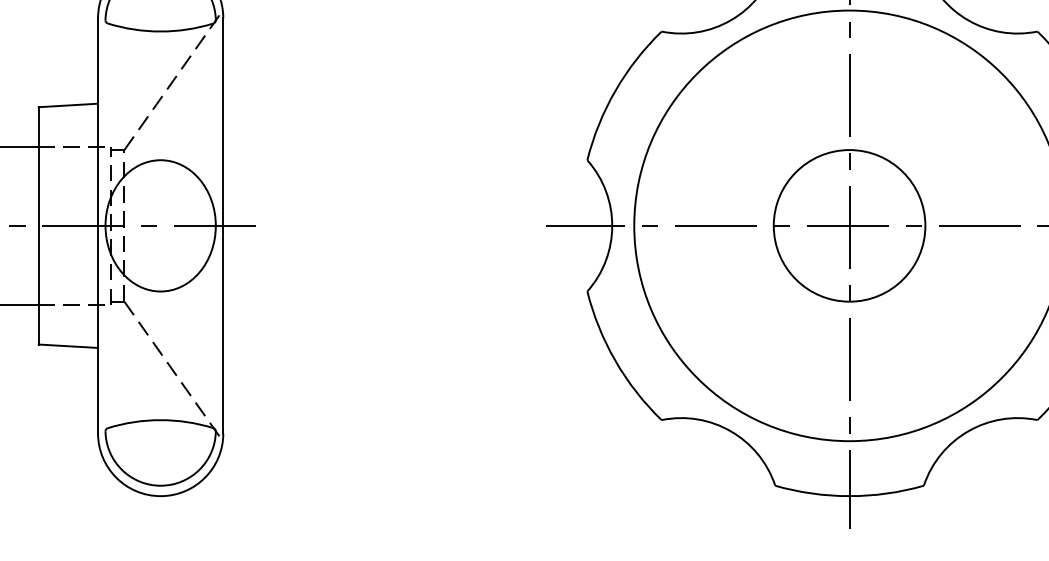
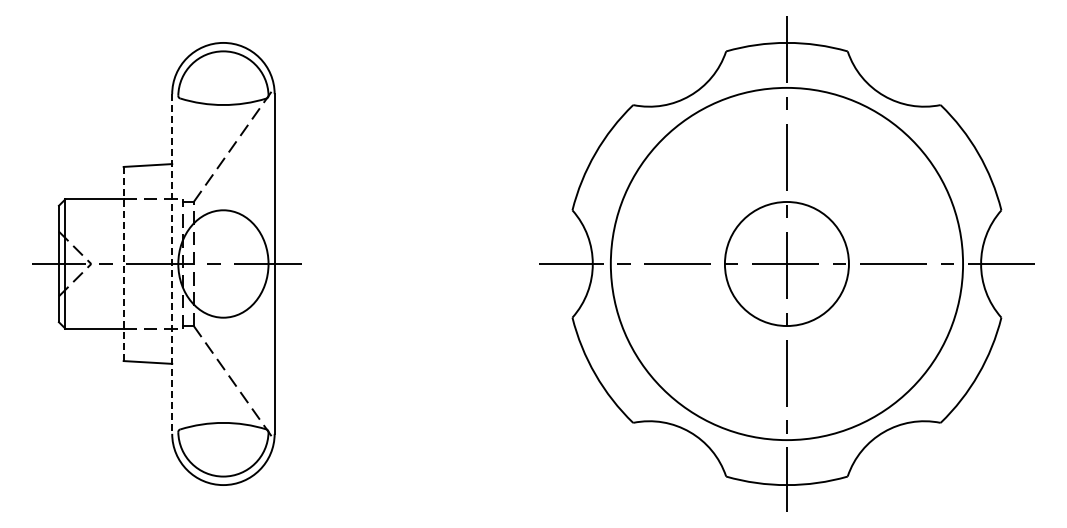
line: (38, 225) -> (123, 263), solid -> dashed
line: (98, 226) -> (172, 264), solid -> dashed

